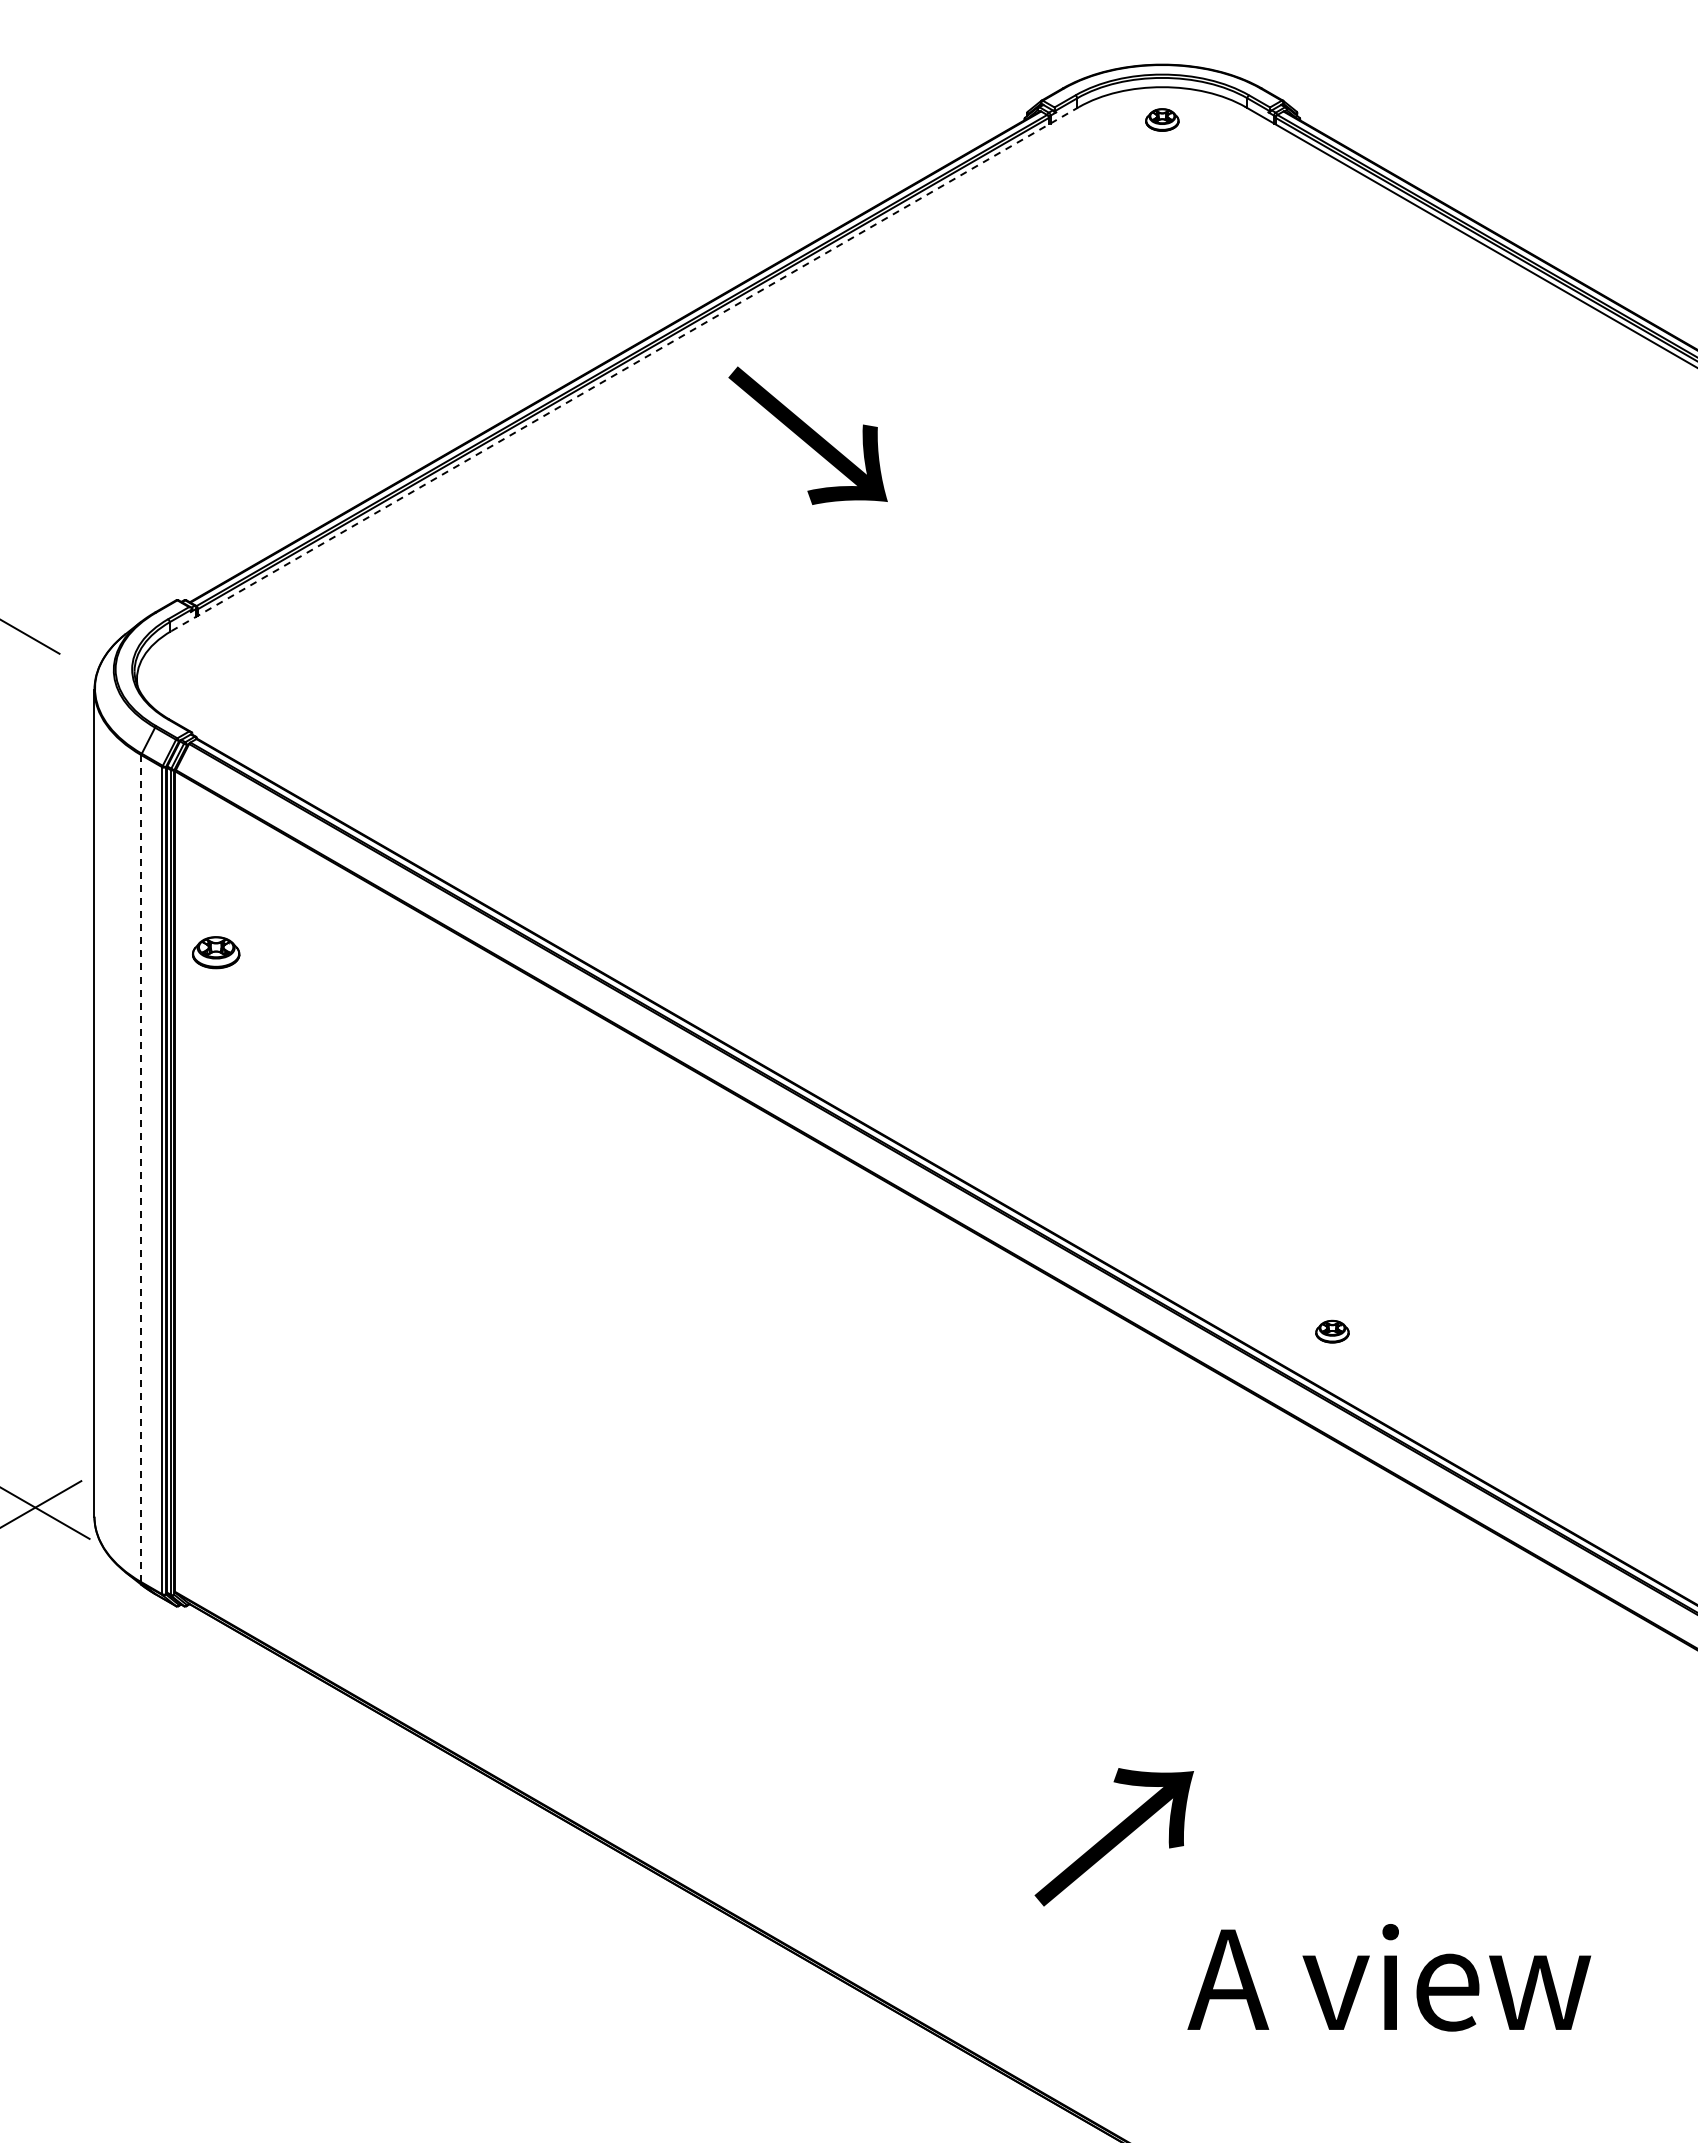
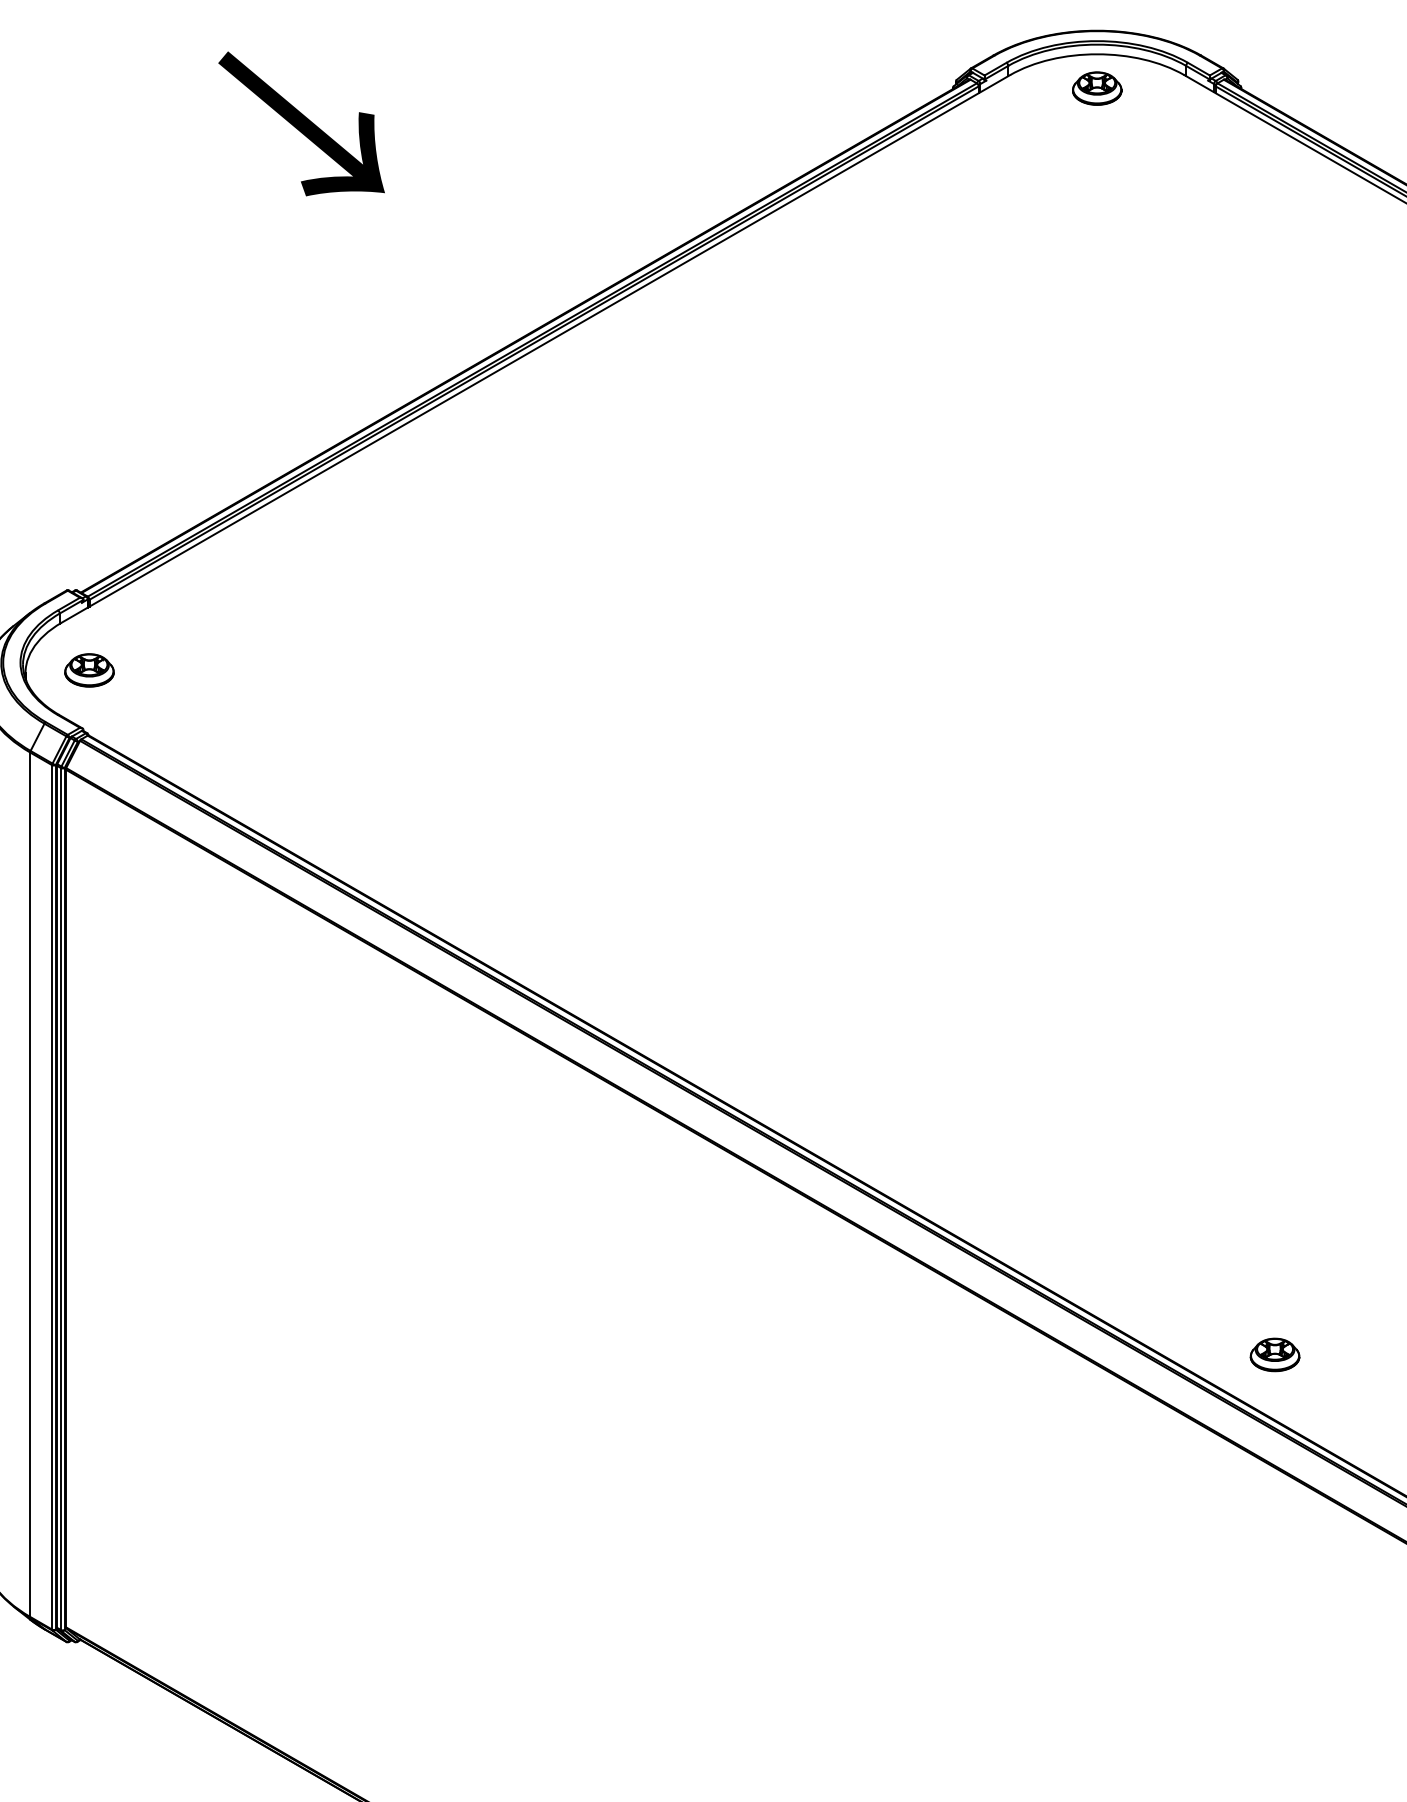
part: (1162, 119) -> (1097, 88), size x1.43
line: (625, 369) -> (536, 349), dashed -> solid
text: (807, 435) -> (300, 123), moved
part: (216, 952) -> (89, 670), moved
line: (141, 1168) -> (30, 1184), dashed -> solid
part: (1332, 1331) -> (1275, 1354), size x1.43

